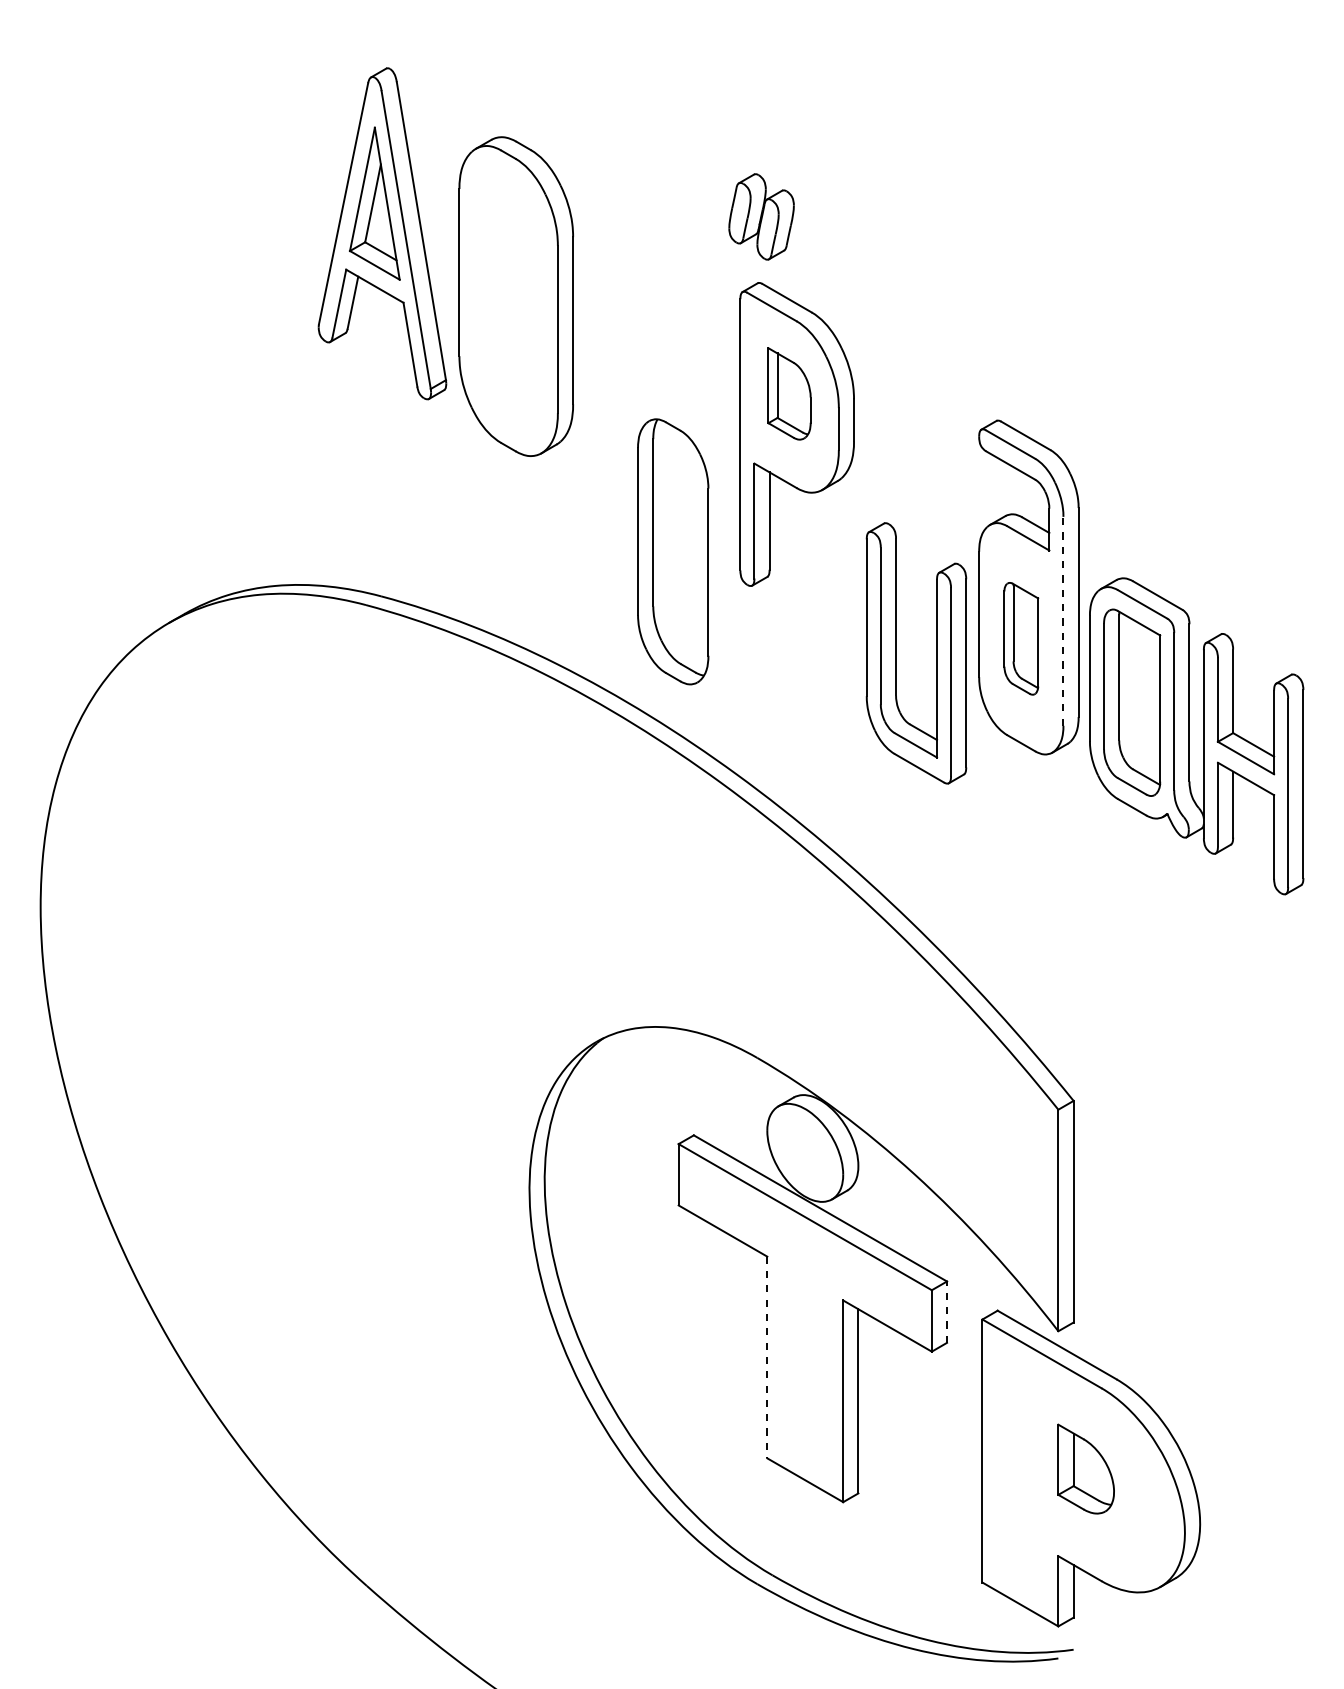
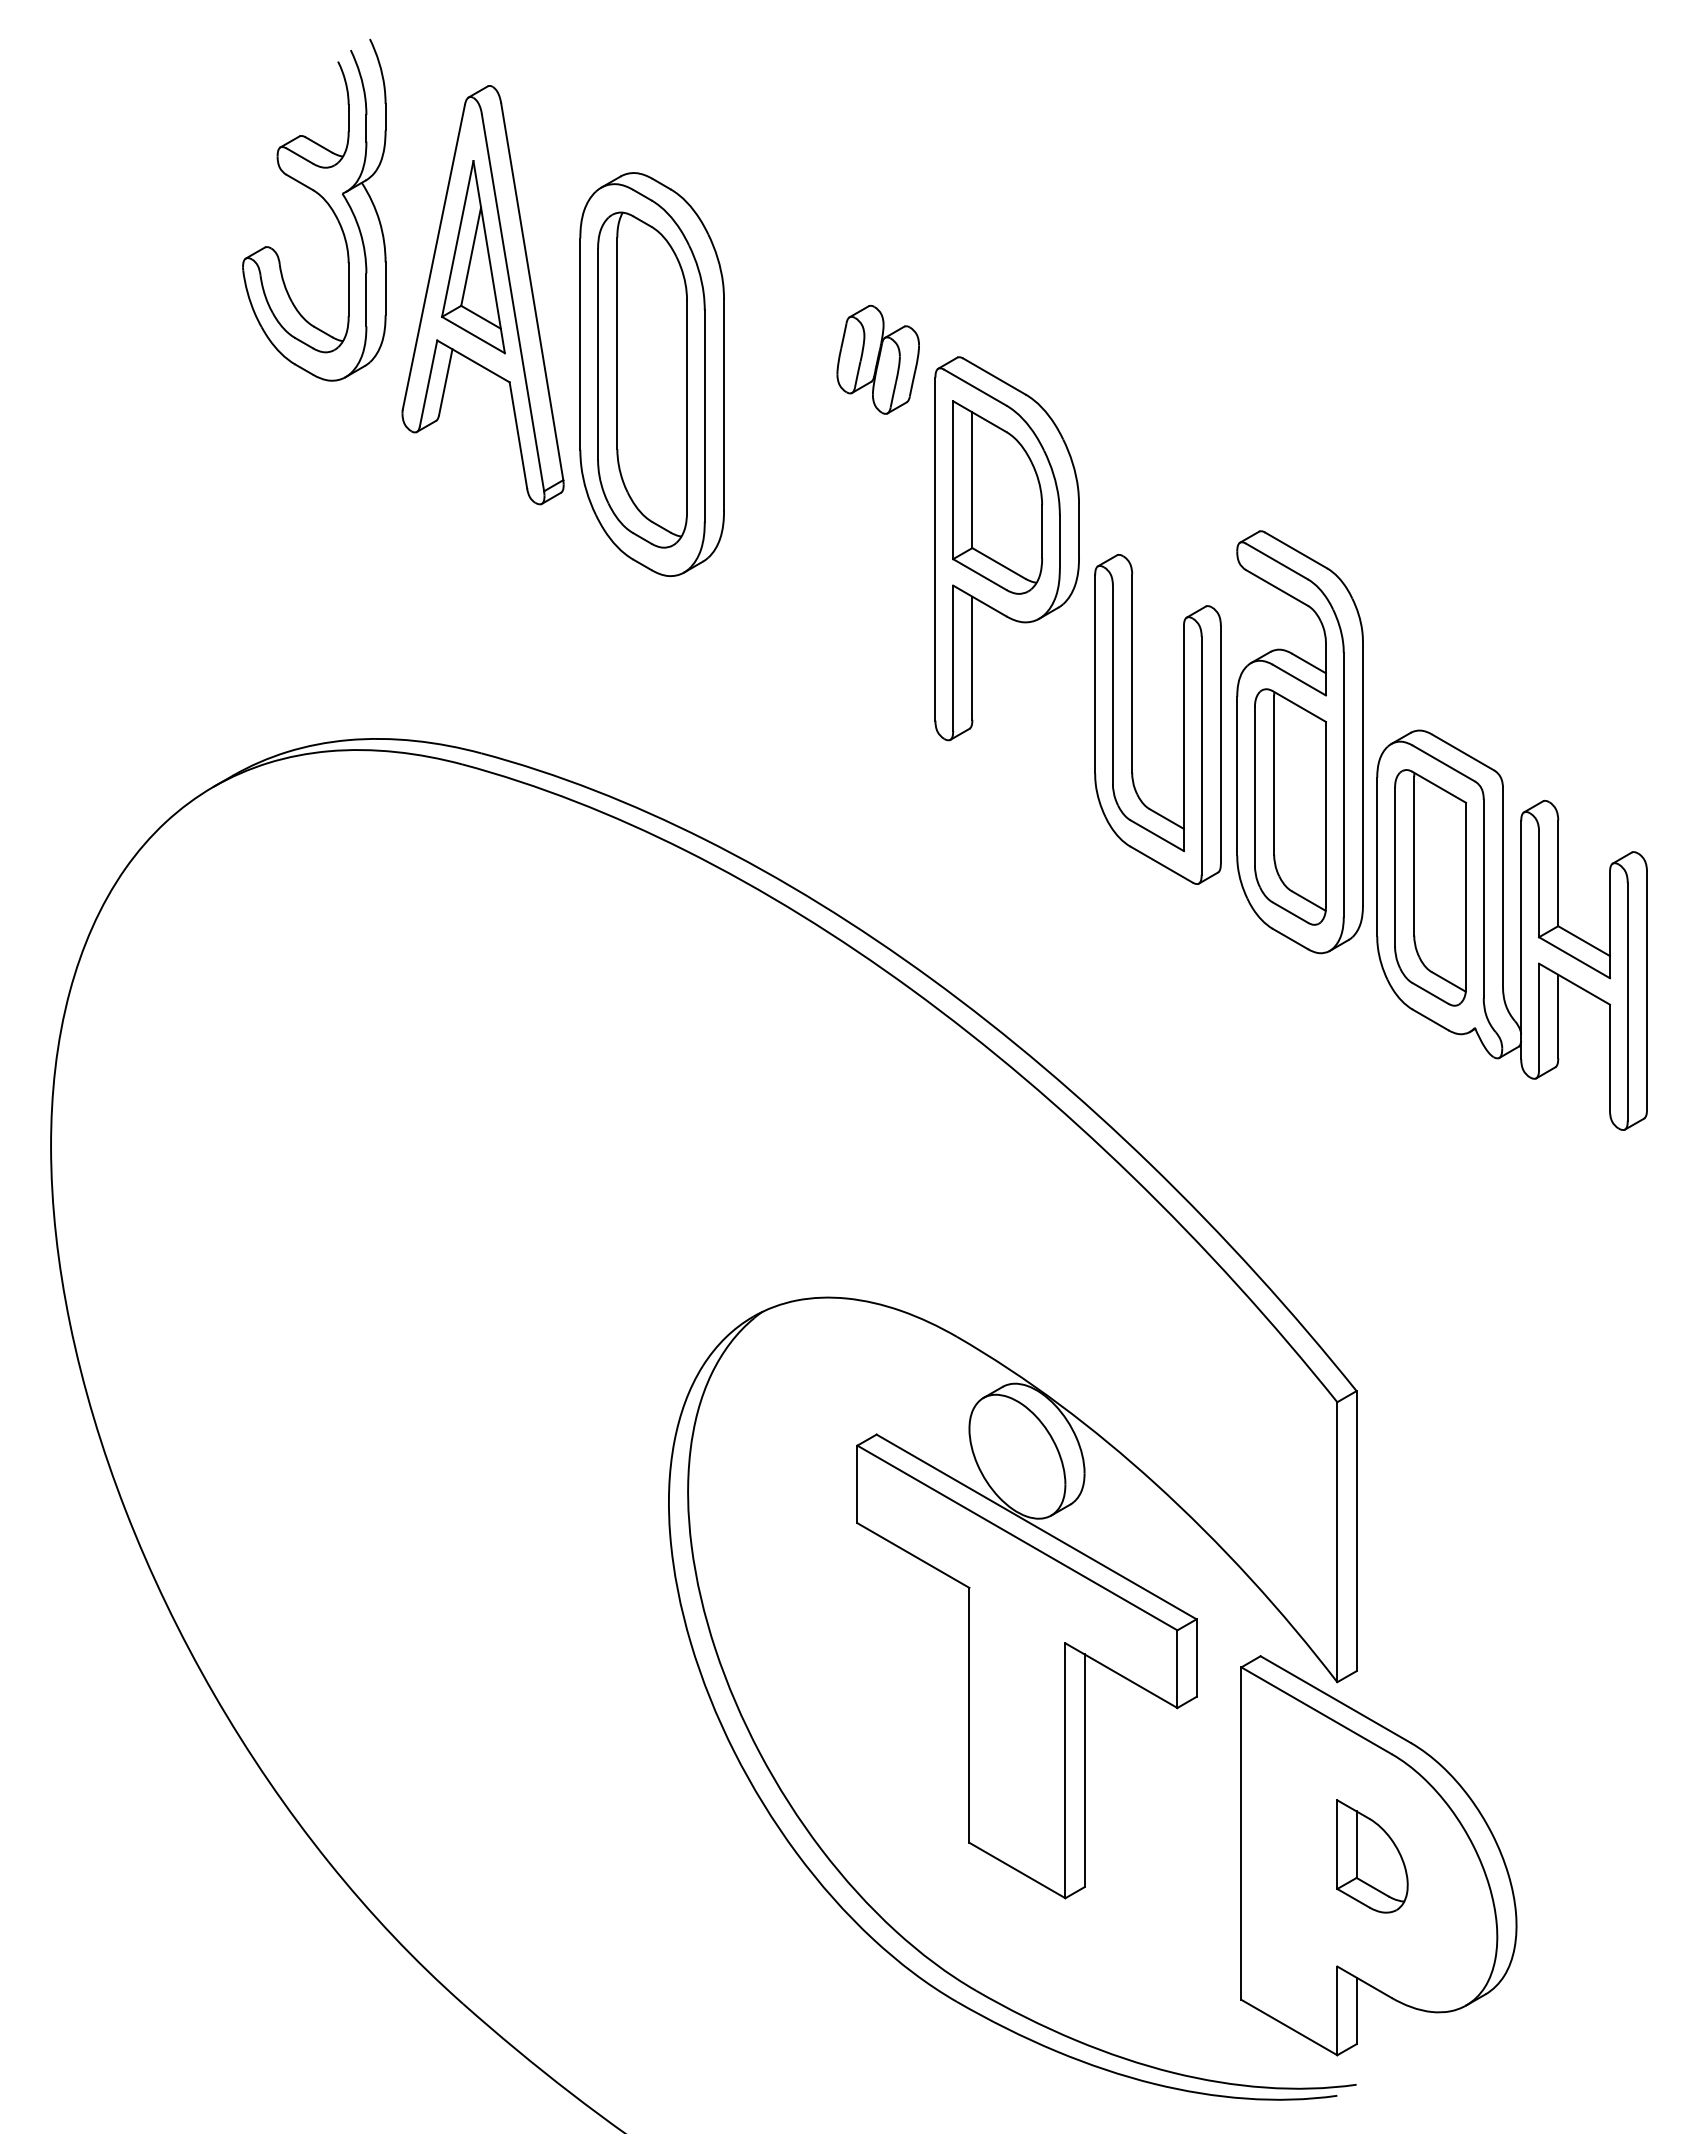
part: (257, 159) -> (324, 201), added
part: (761, 216) -> (877, 359), moved
part: (789, 393) -> (997, 497), size x1.67
part: (673, 551) -> (642, 379), moved
line: (1063, 620) -> (1343, 784), dashed -> solid
part: (1021, 638) -> (1290, 806), size x1.67
part: (896, 653) -> (1132, 719), moved
line: (946, 1312) -> (1196, 1658), dashed -> solid
line: (767, 1357) -> (969, 1715), dashed -> solid

